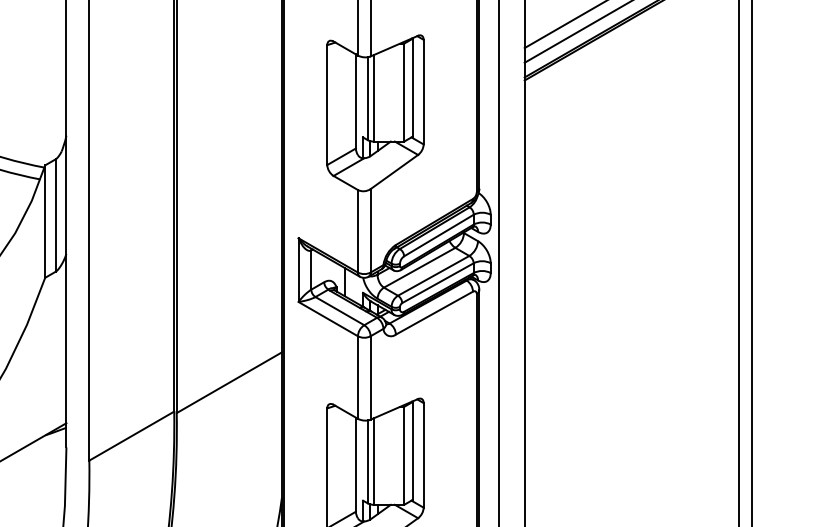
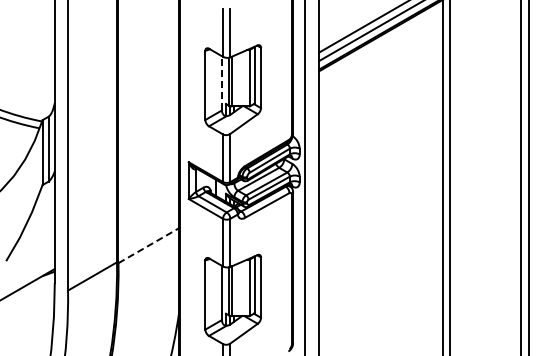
line: (355, 100) -> (221, 82), solid -> dashed
line: (230, 382) -> (149, 245), solid -> dashed

